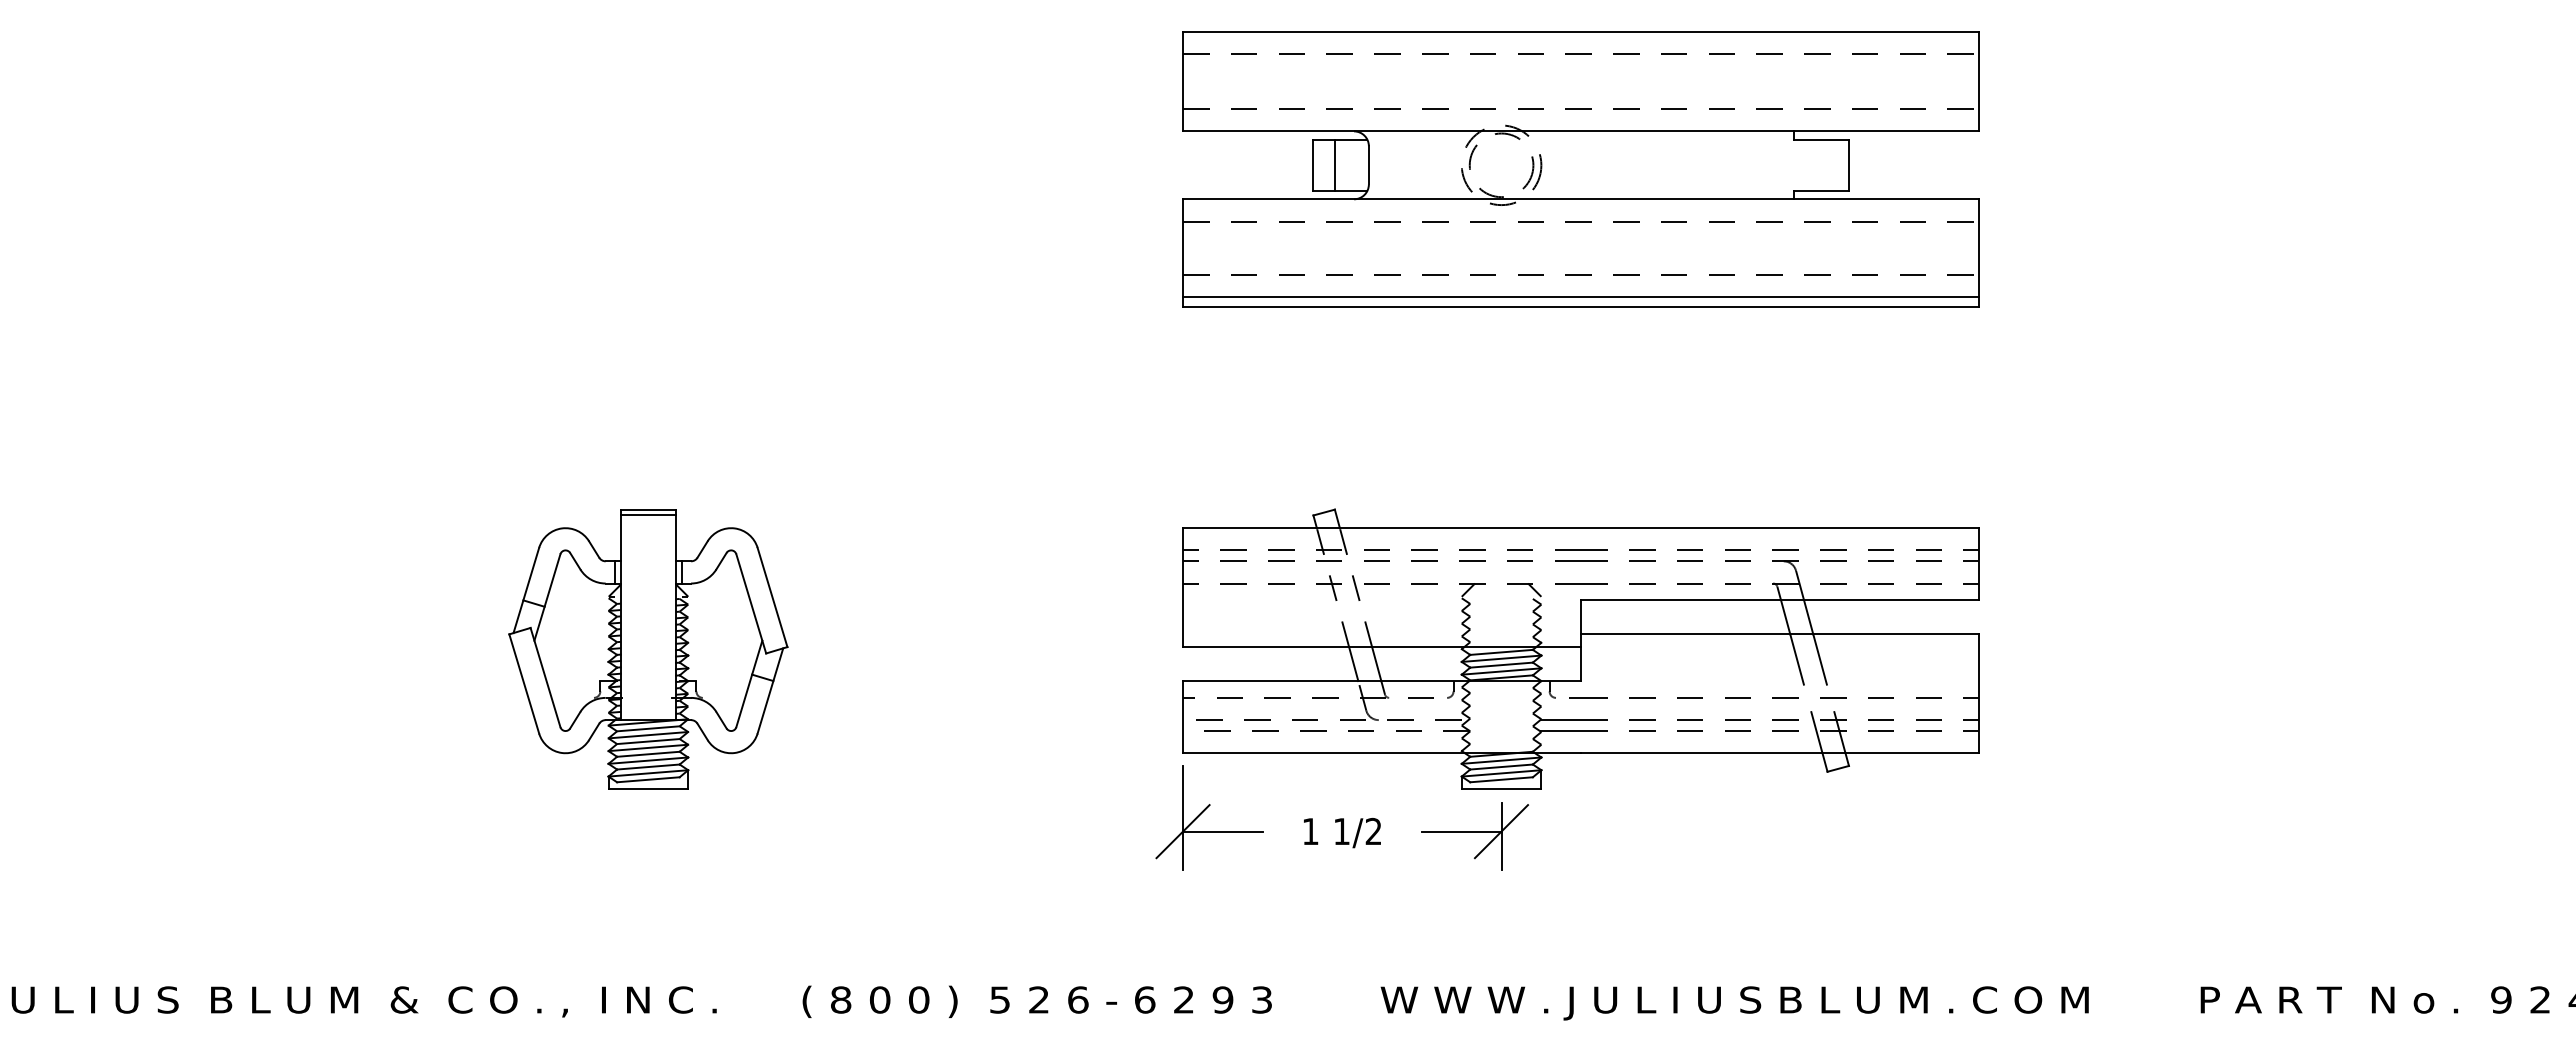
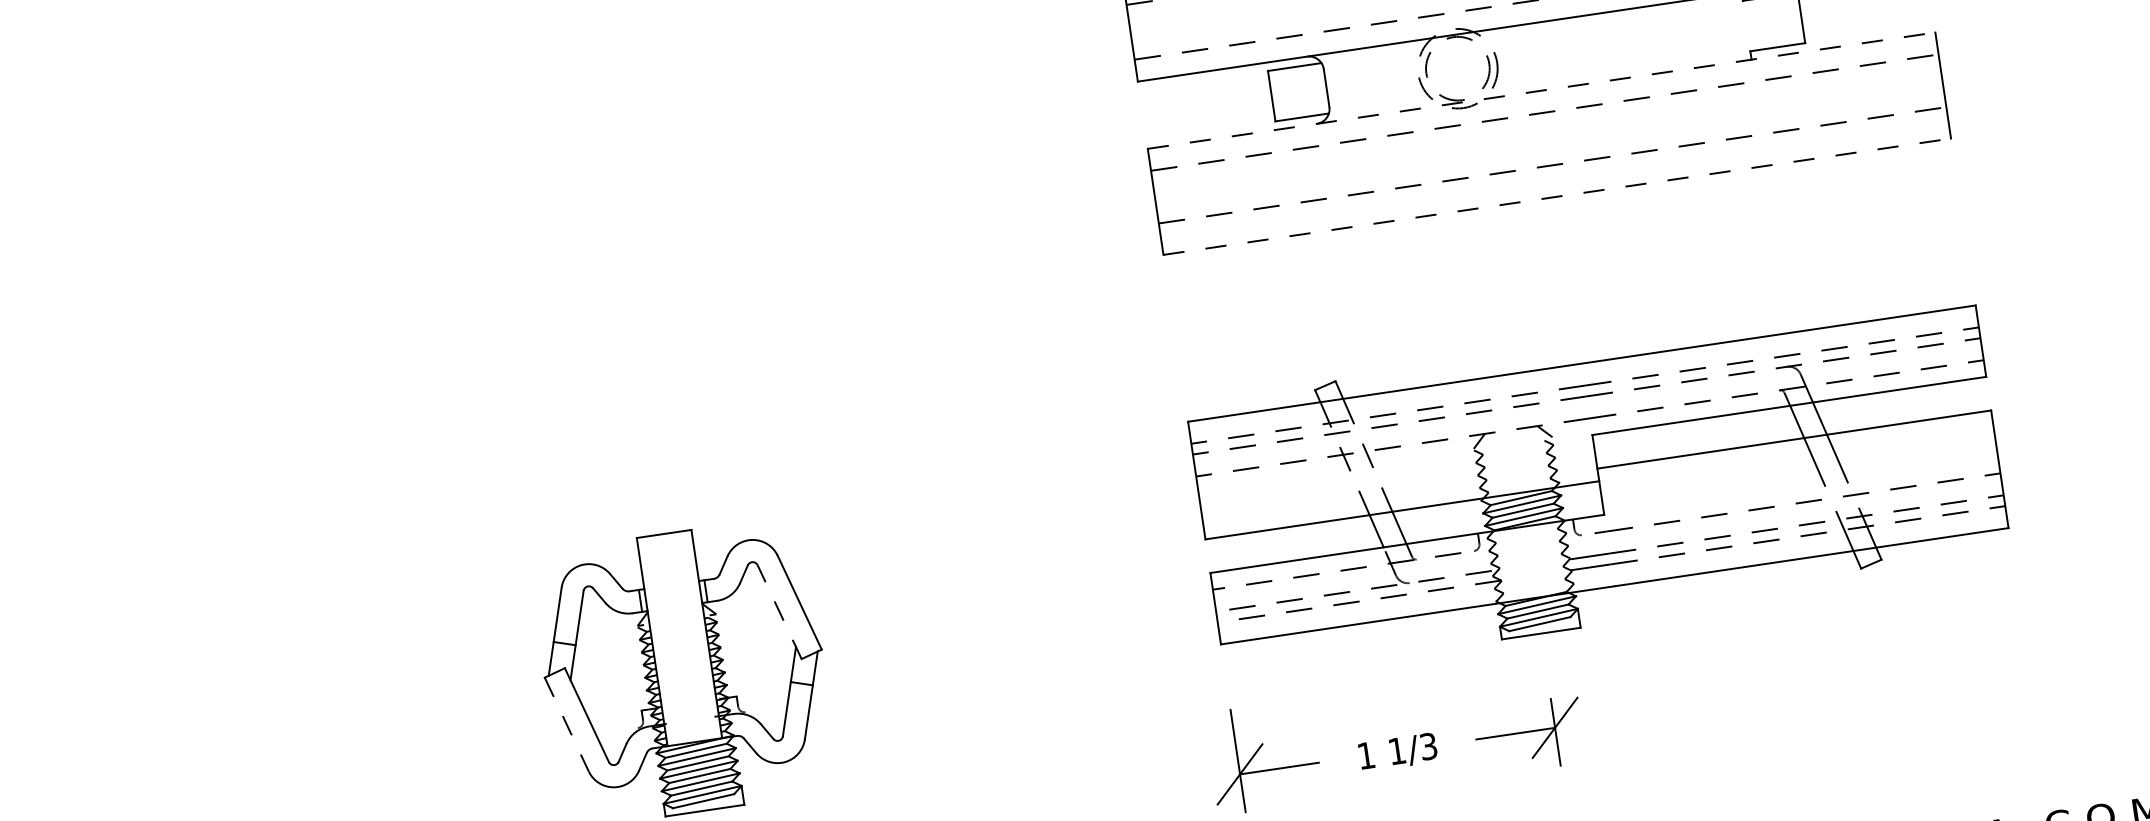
line: (1334, 164) -> (1292, 92), removed
line: (1581, 199) -> (1541, 90), solid -> dashed
line: (1581, 296) -> (1556, 186), removed
line: (1581, 306) -> (1557, 196), solid -> dashed
line: (647, 515) -> (664, 539), removed
line: (751, 603) -> (779, 611), solid -> dashed
part: (1580, 648) -> (1598, 482), moved
line: (524, 683) -> (566, 724), solid -> dashed
text: (1373, 831) -> (1428, 746), 1/2 -> 1/3

